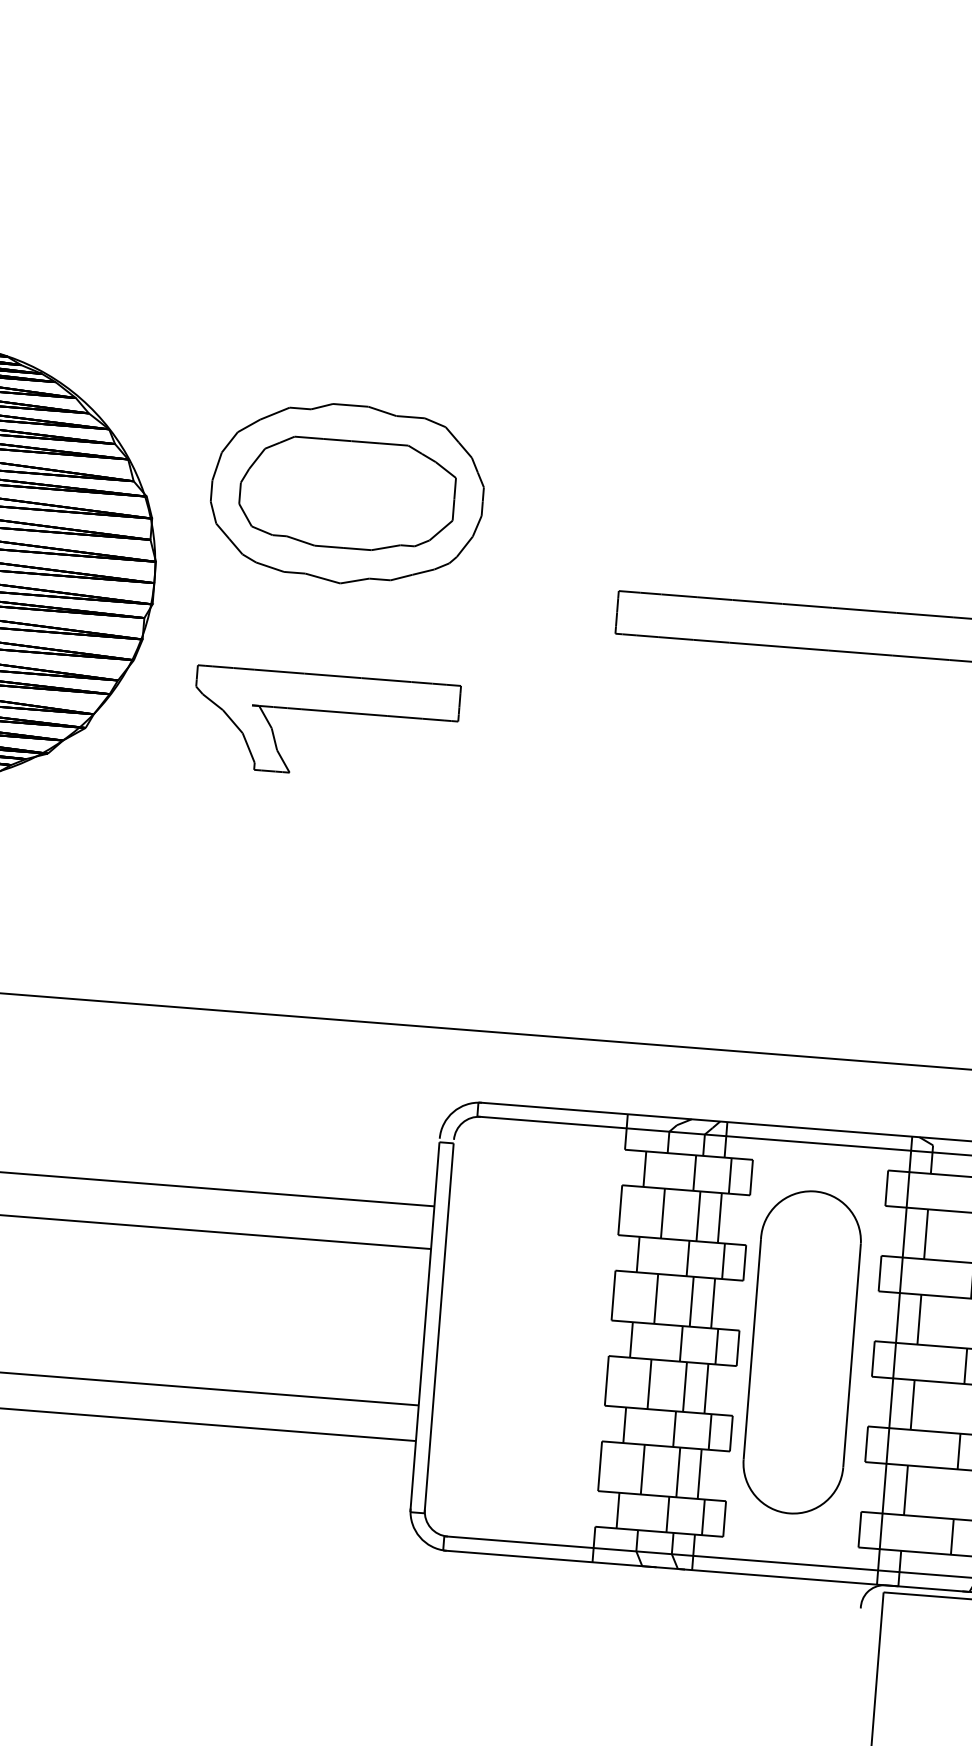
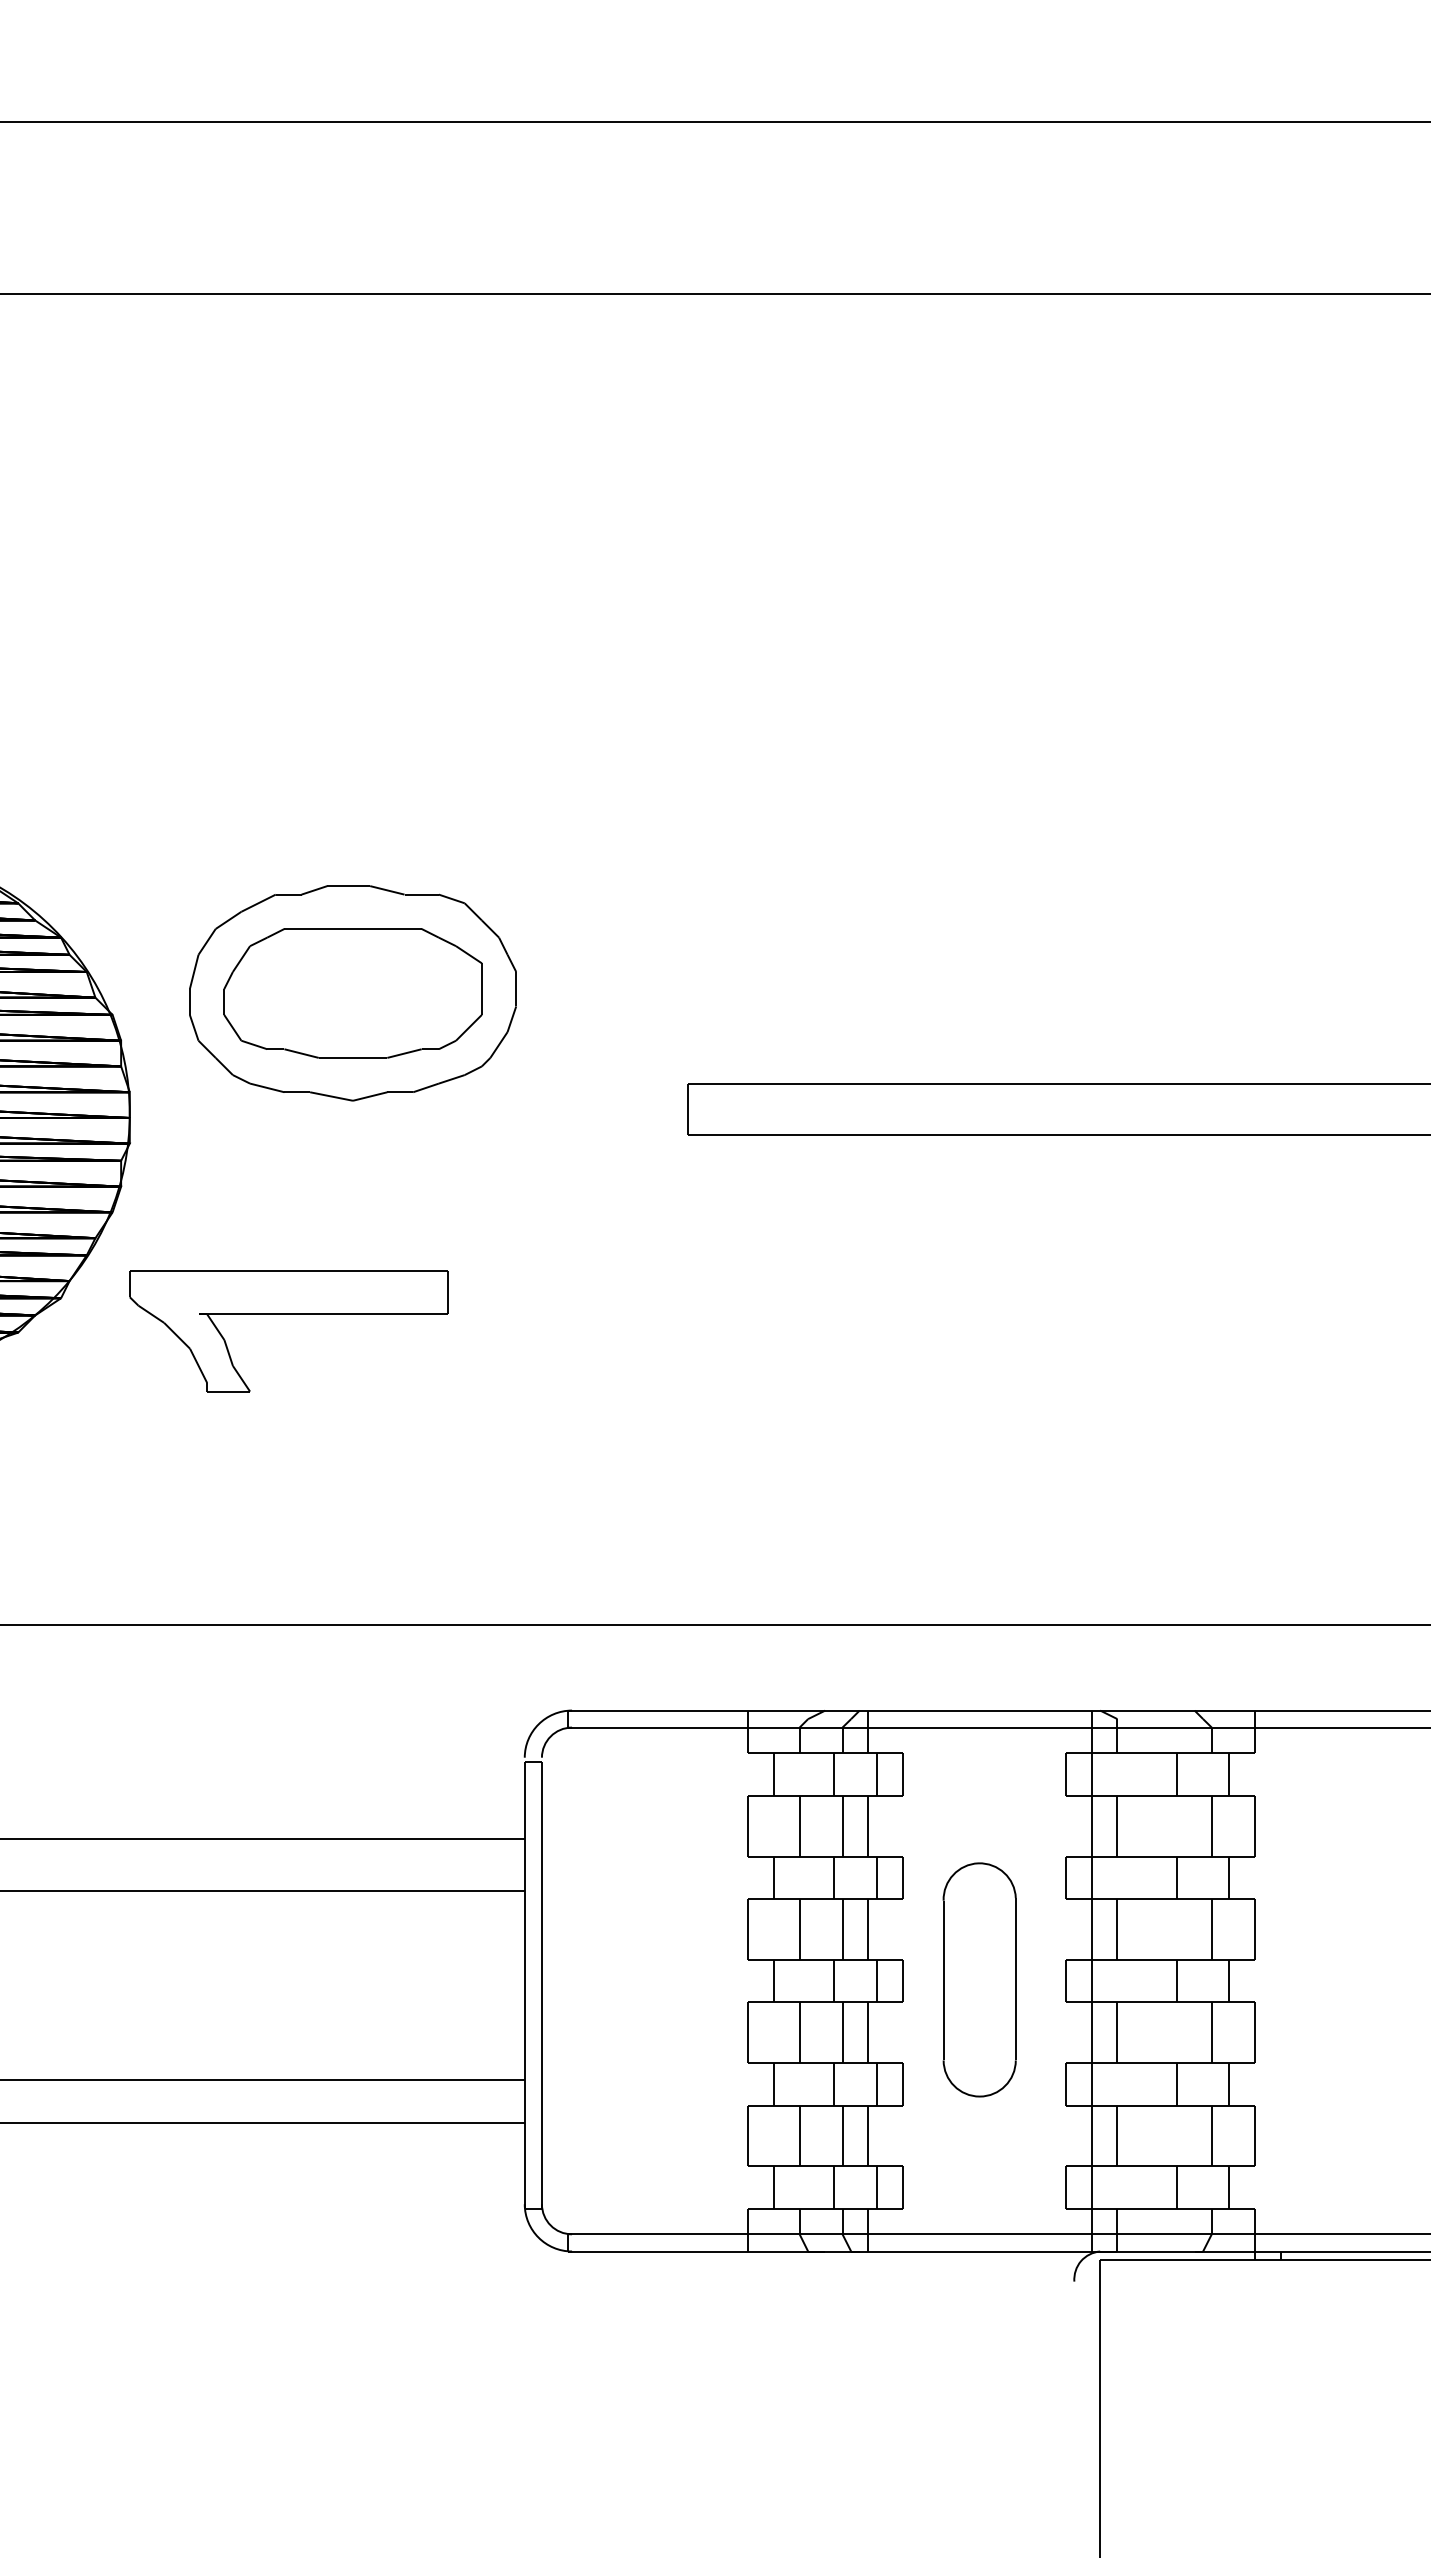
part: (326, 711) -> (288, 1314), moved
part: (801, 1352) -> (979, 1979), size x0.6

